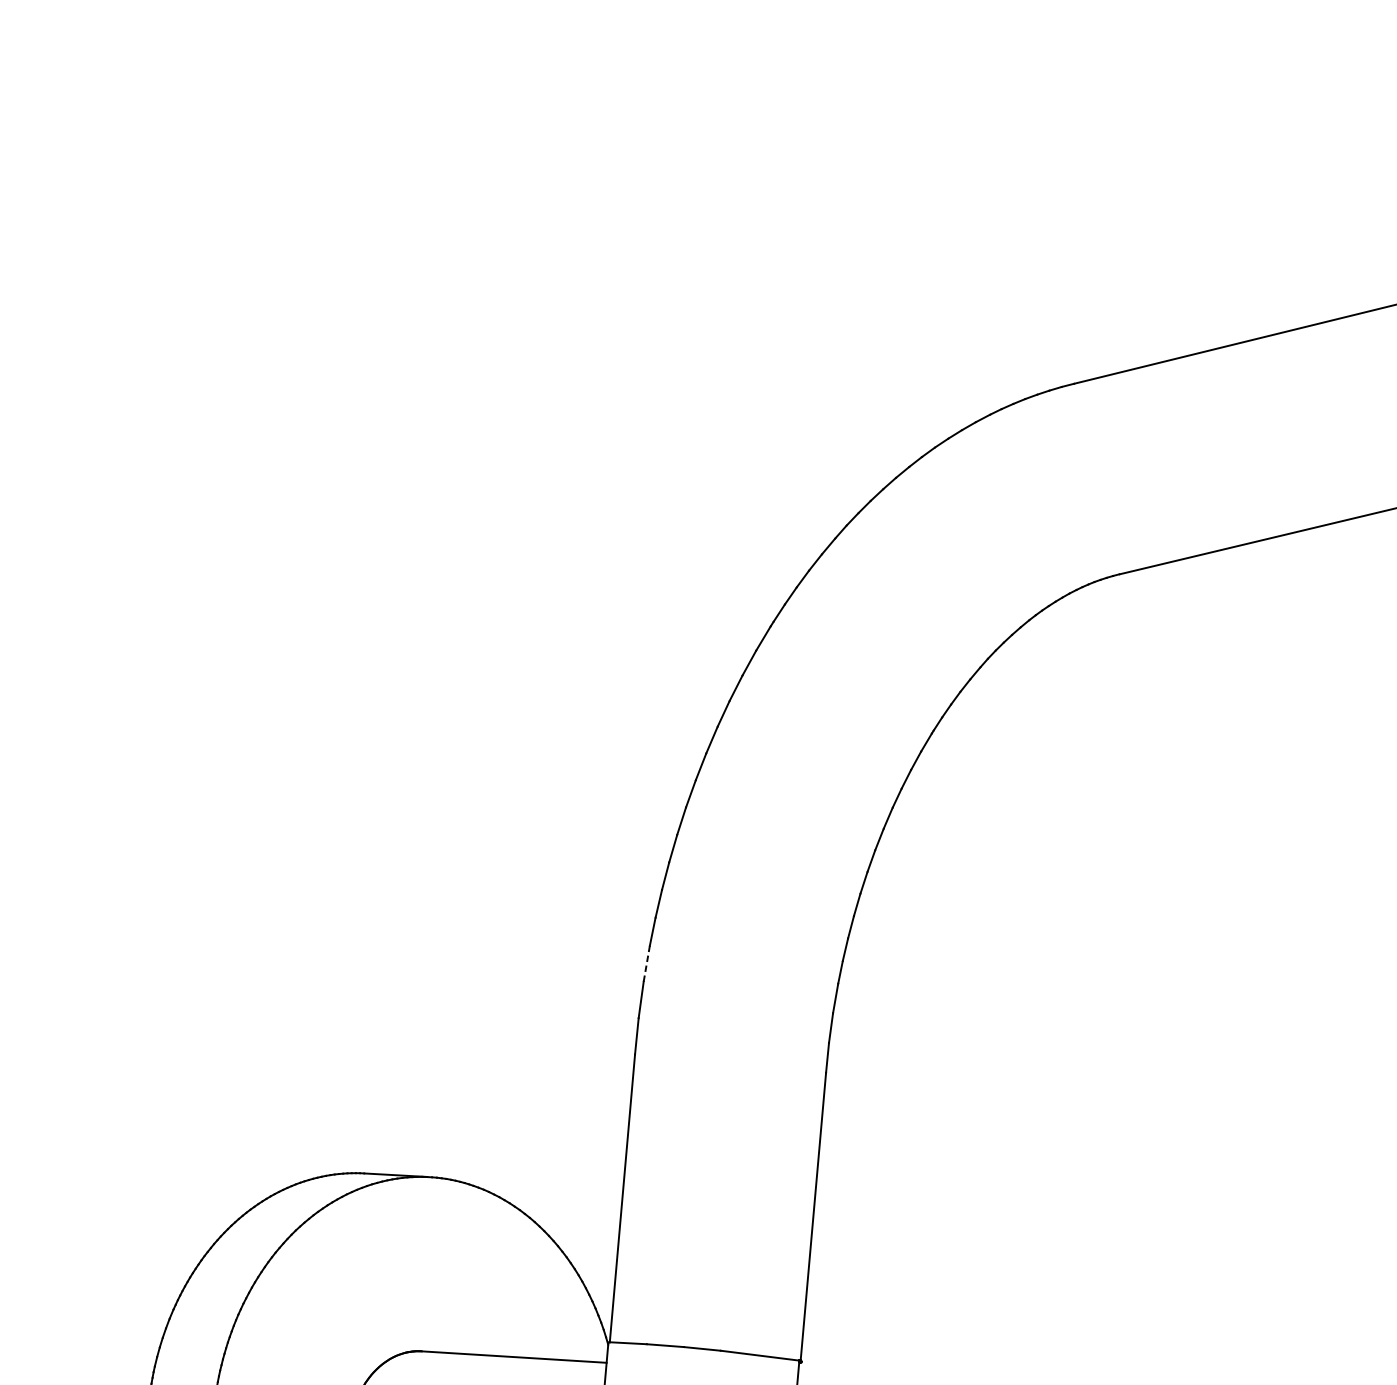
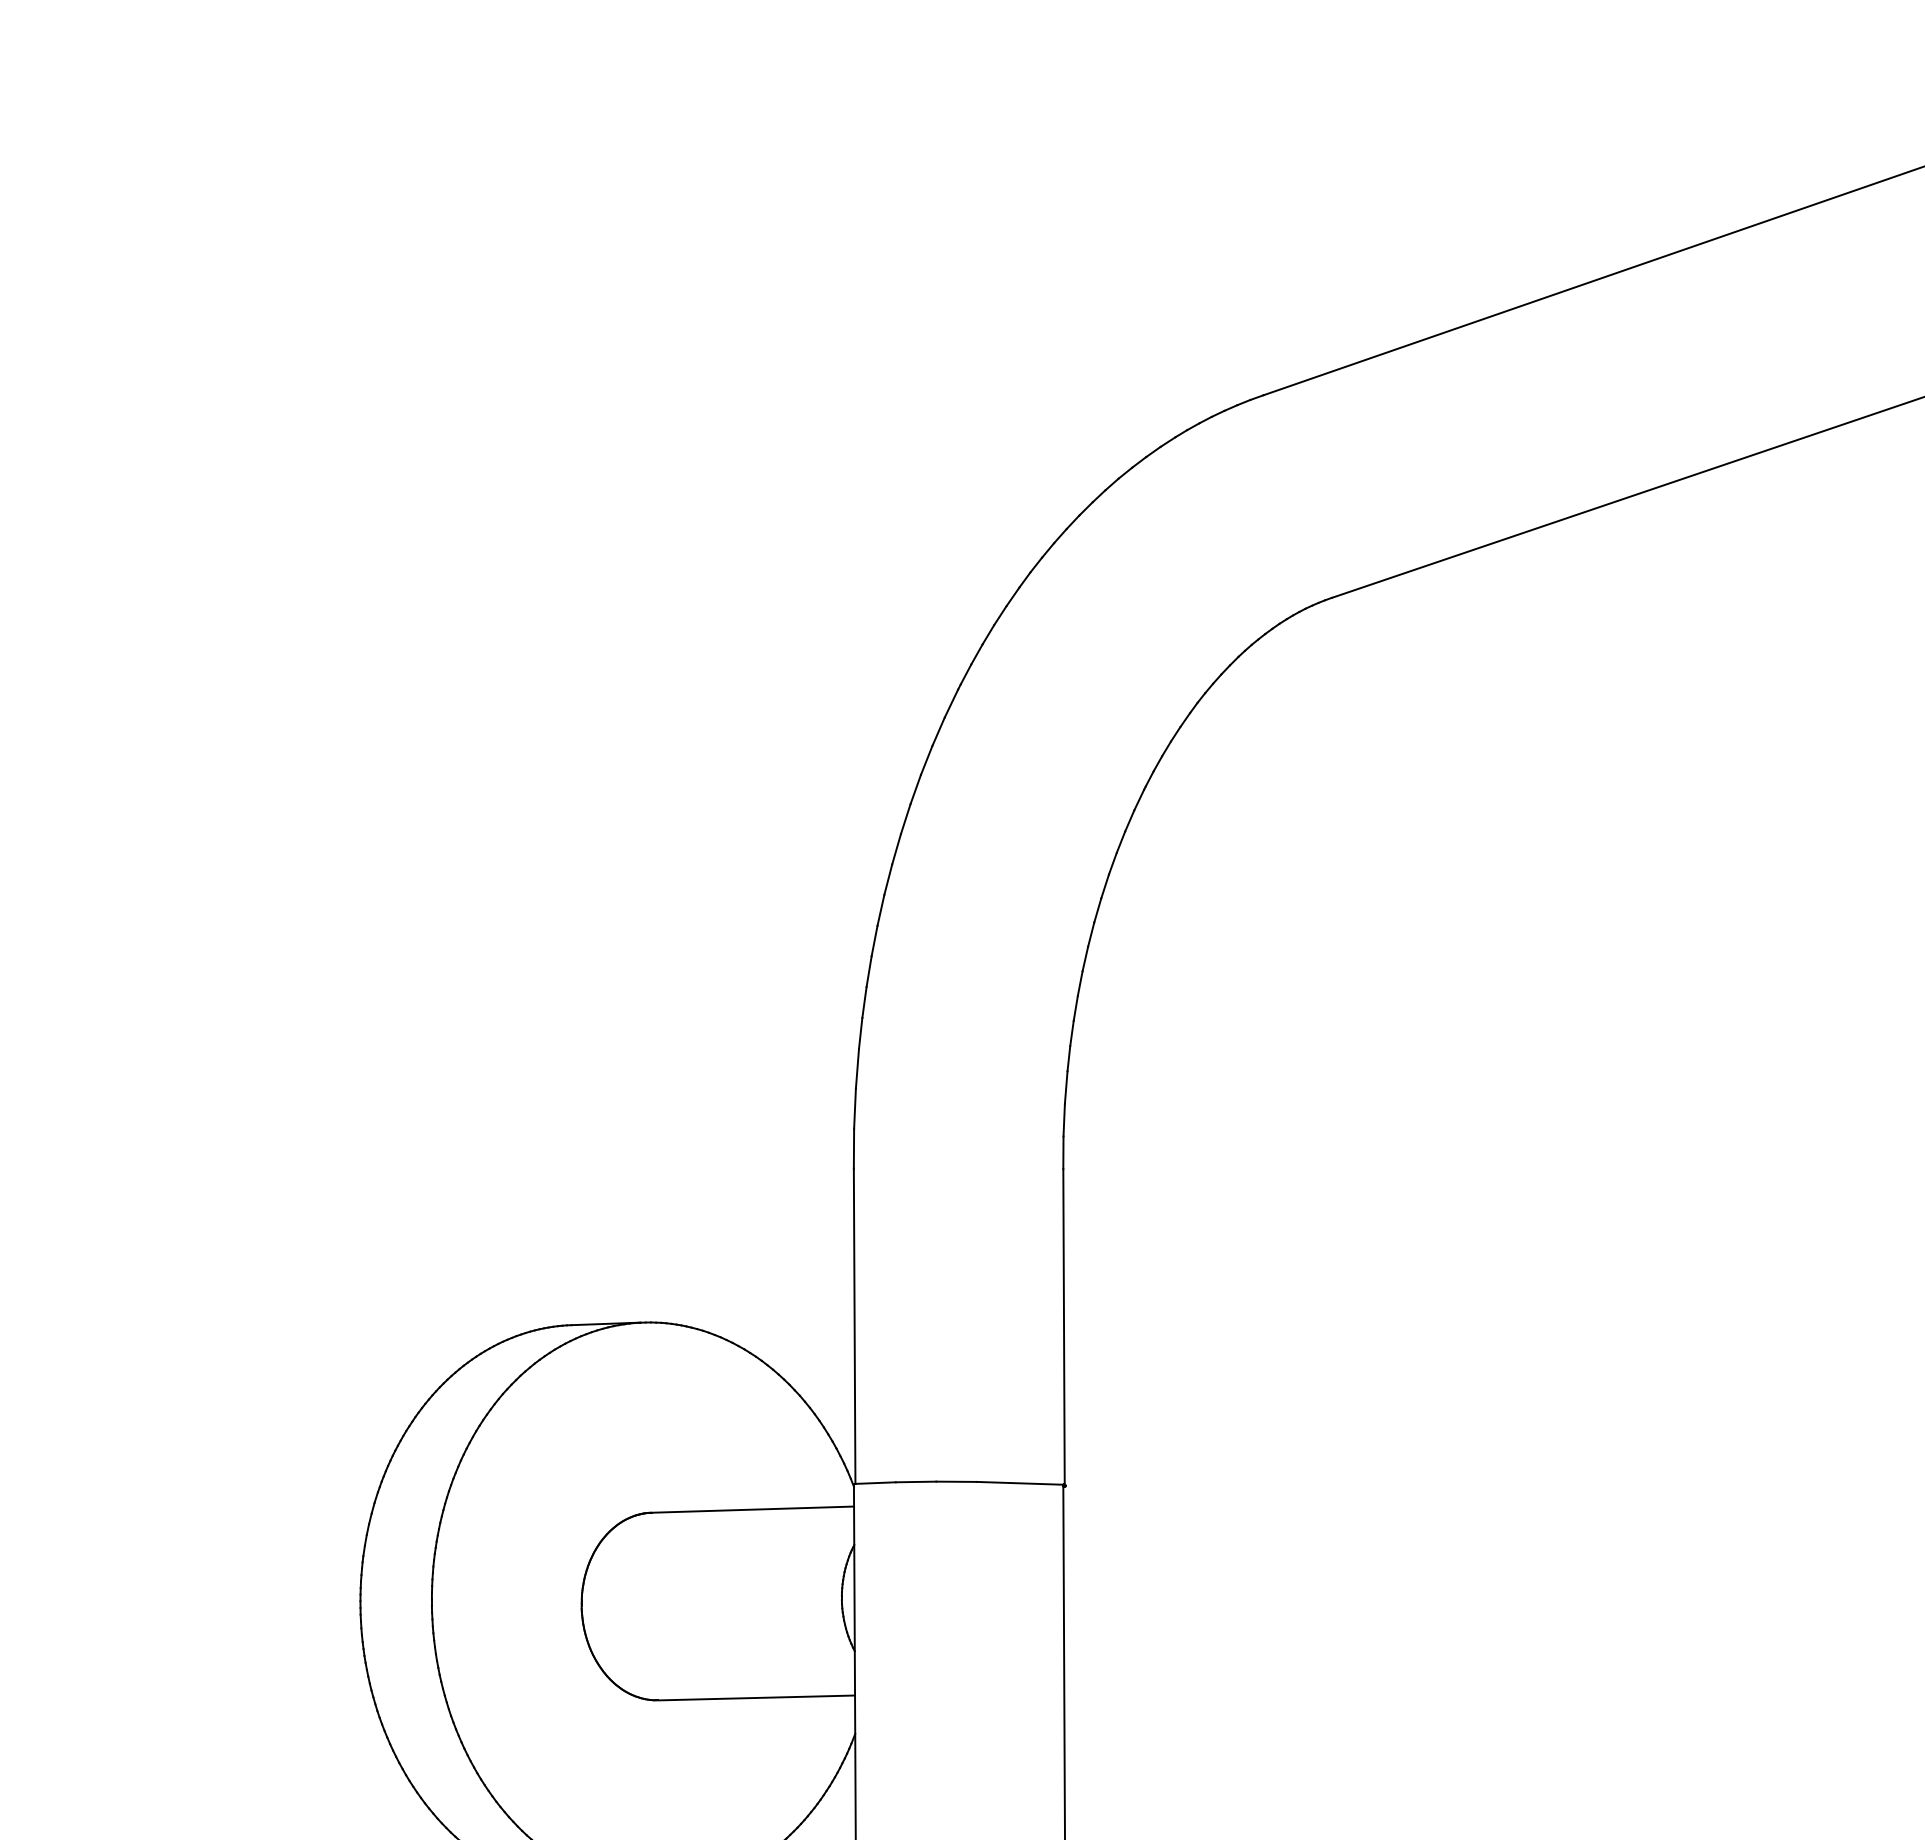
line: (646, 963) -> (857, 1068), dashed -> solid

